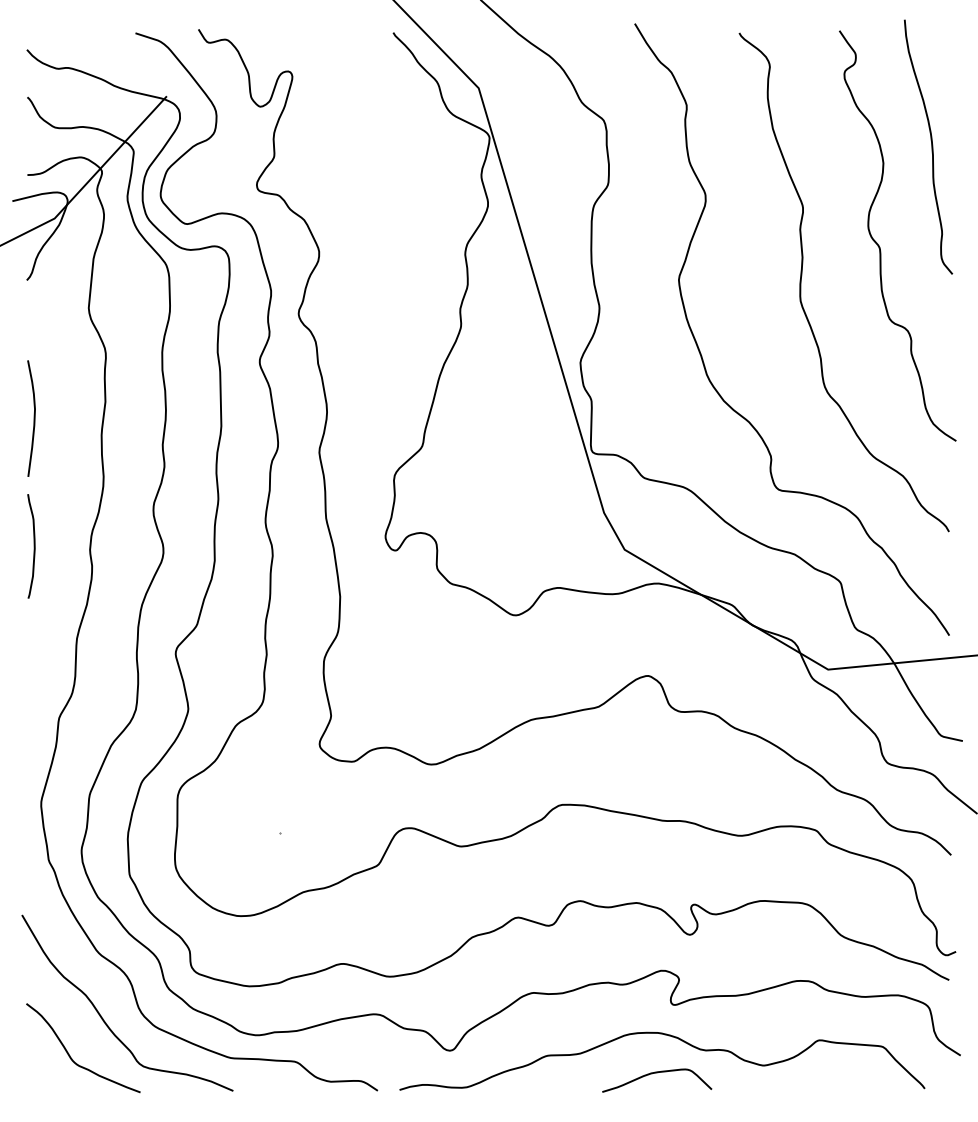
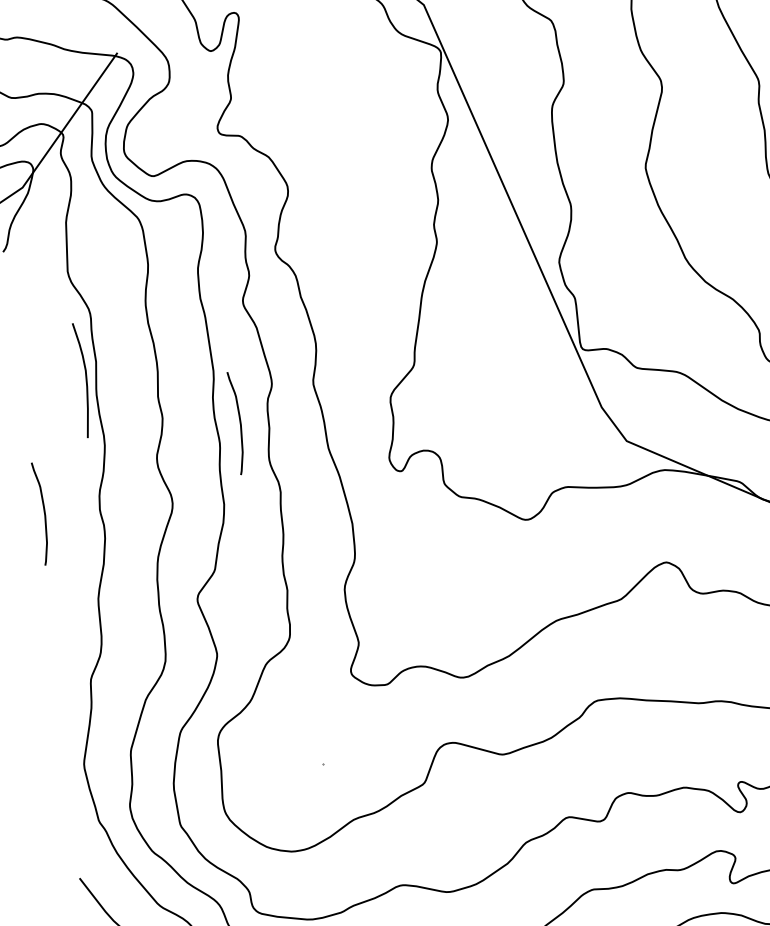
curve: (33, 418) -> (85, 379), moved
curve: (240, 481) -> (239, 423), added

